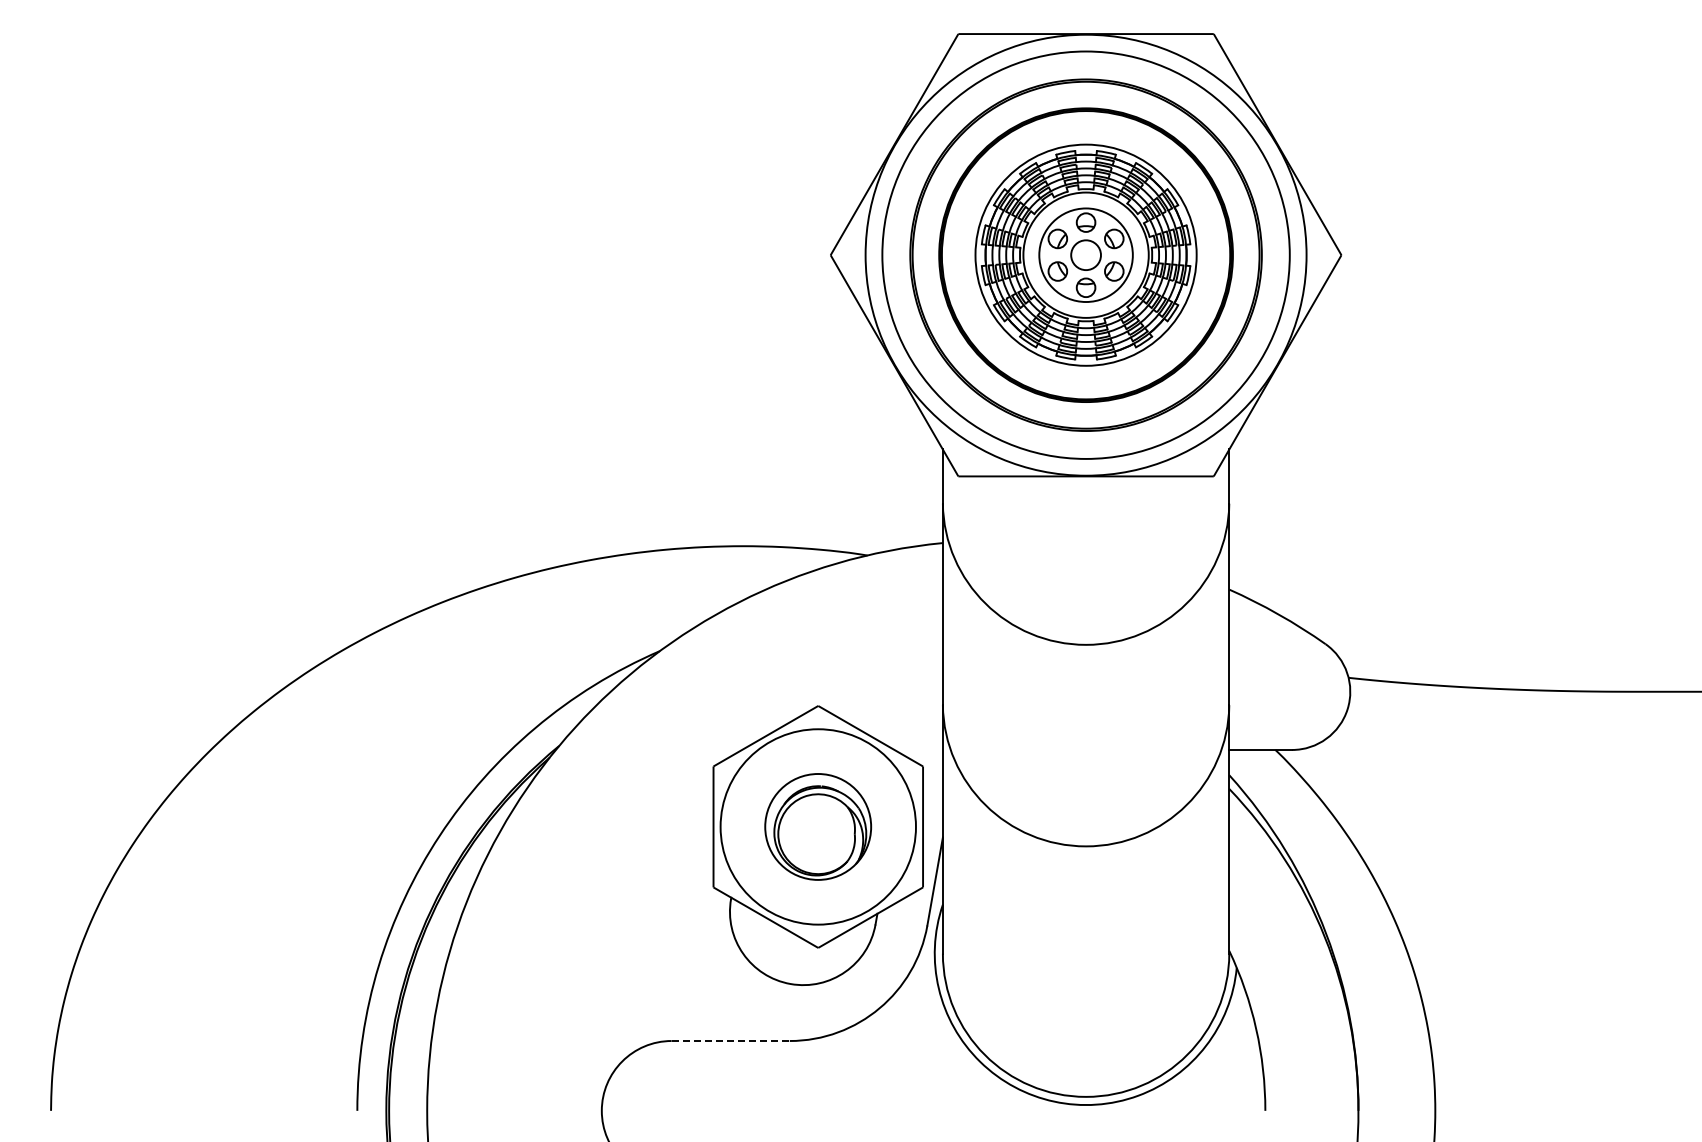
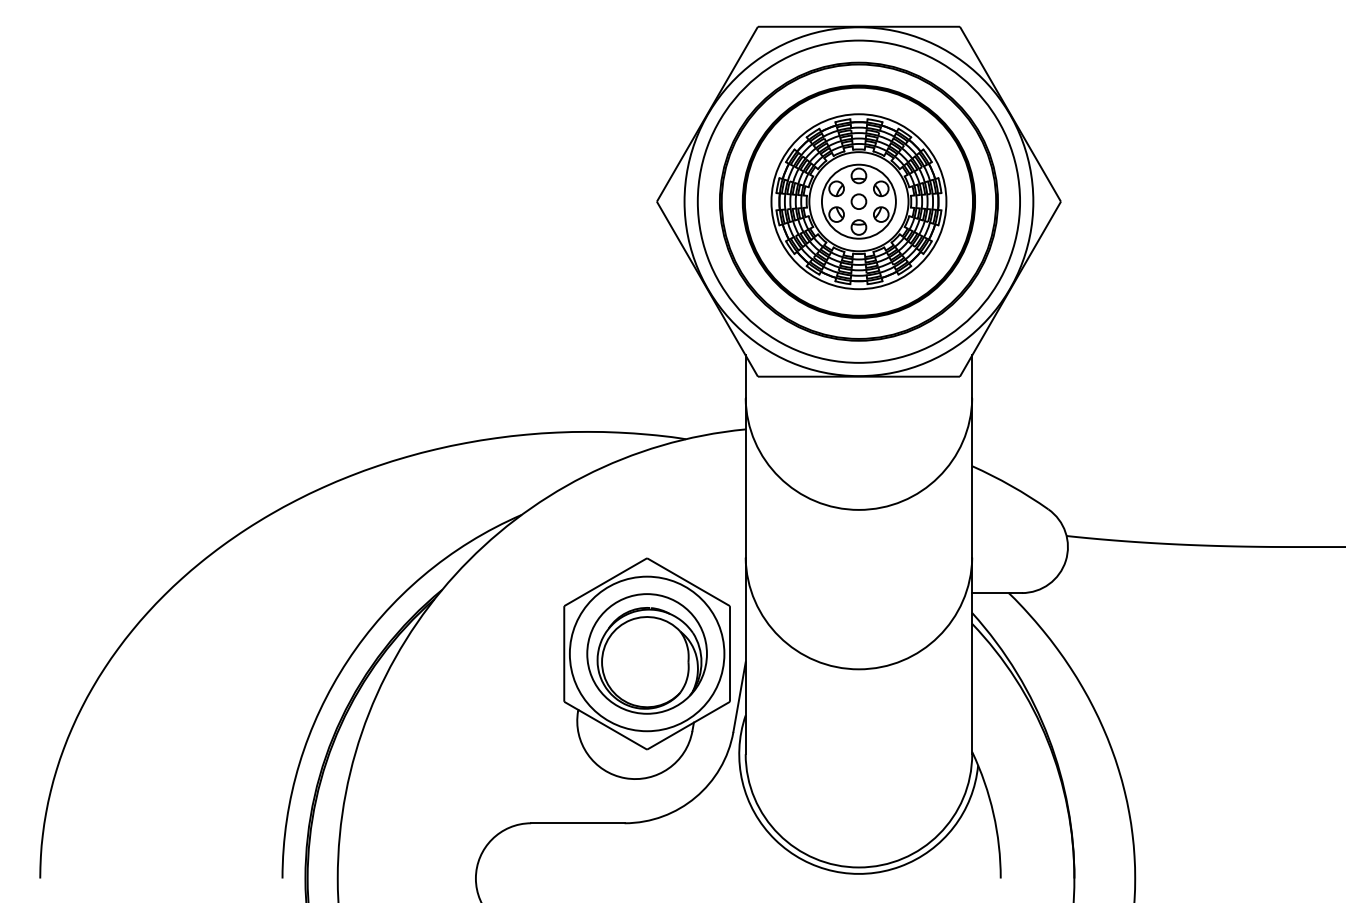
circle: (1085, 254) -> (858, 201), size x0.62
part: (817, 826) -> (646, 653), size x1.43
line: (731, 1041) -> (578, 823), dashed -> solid

